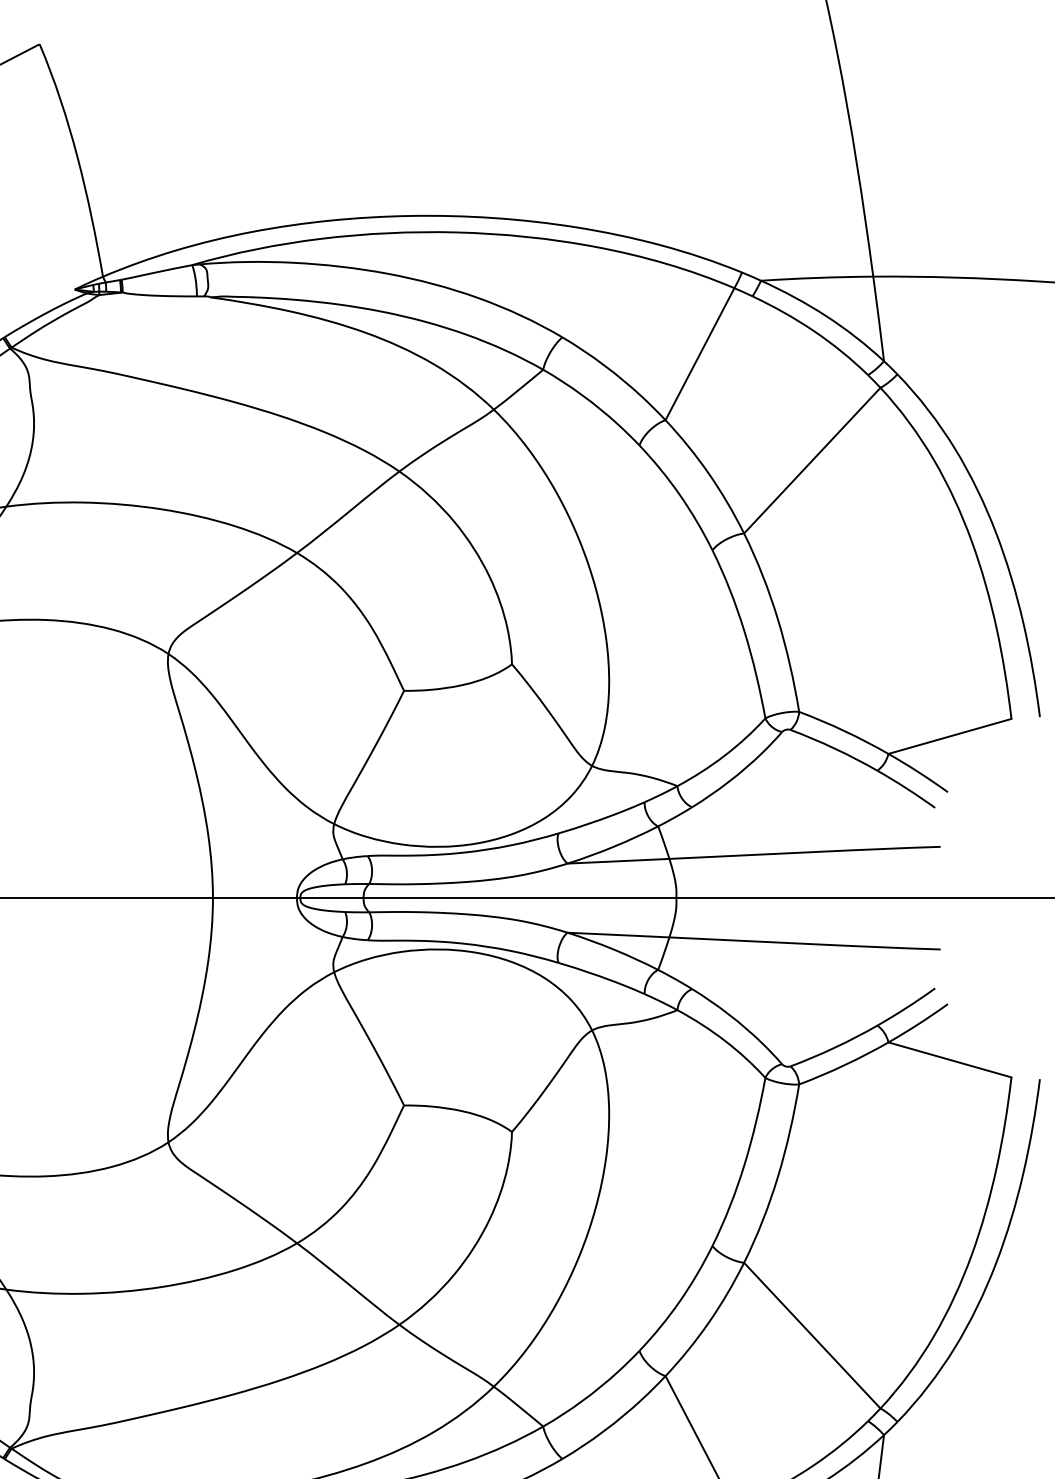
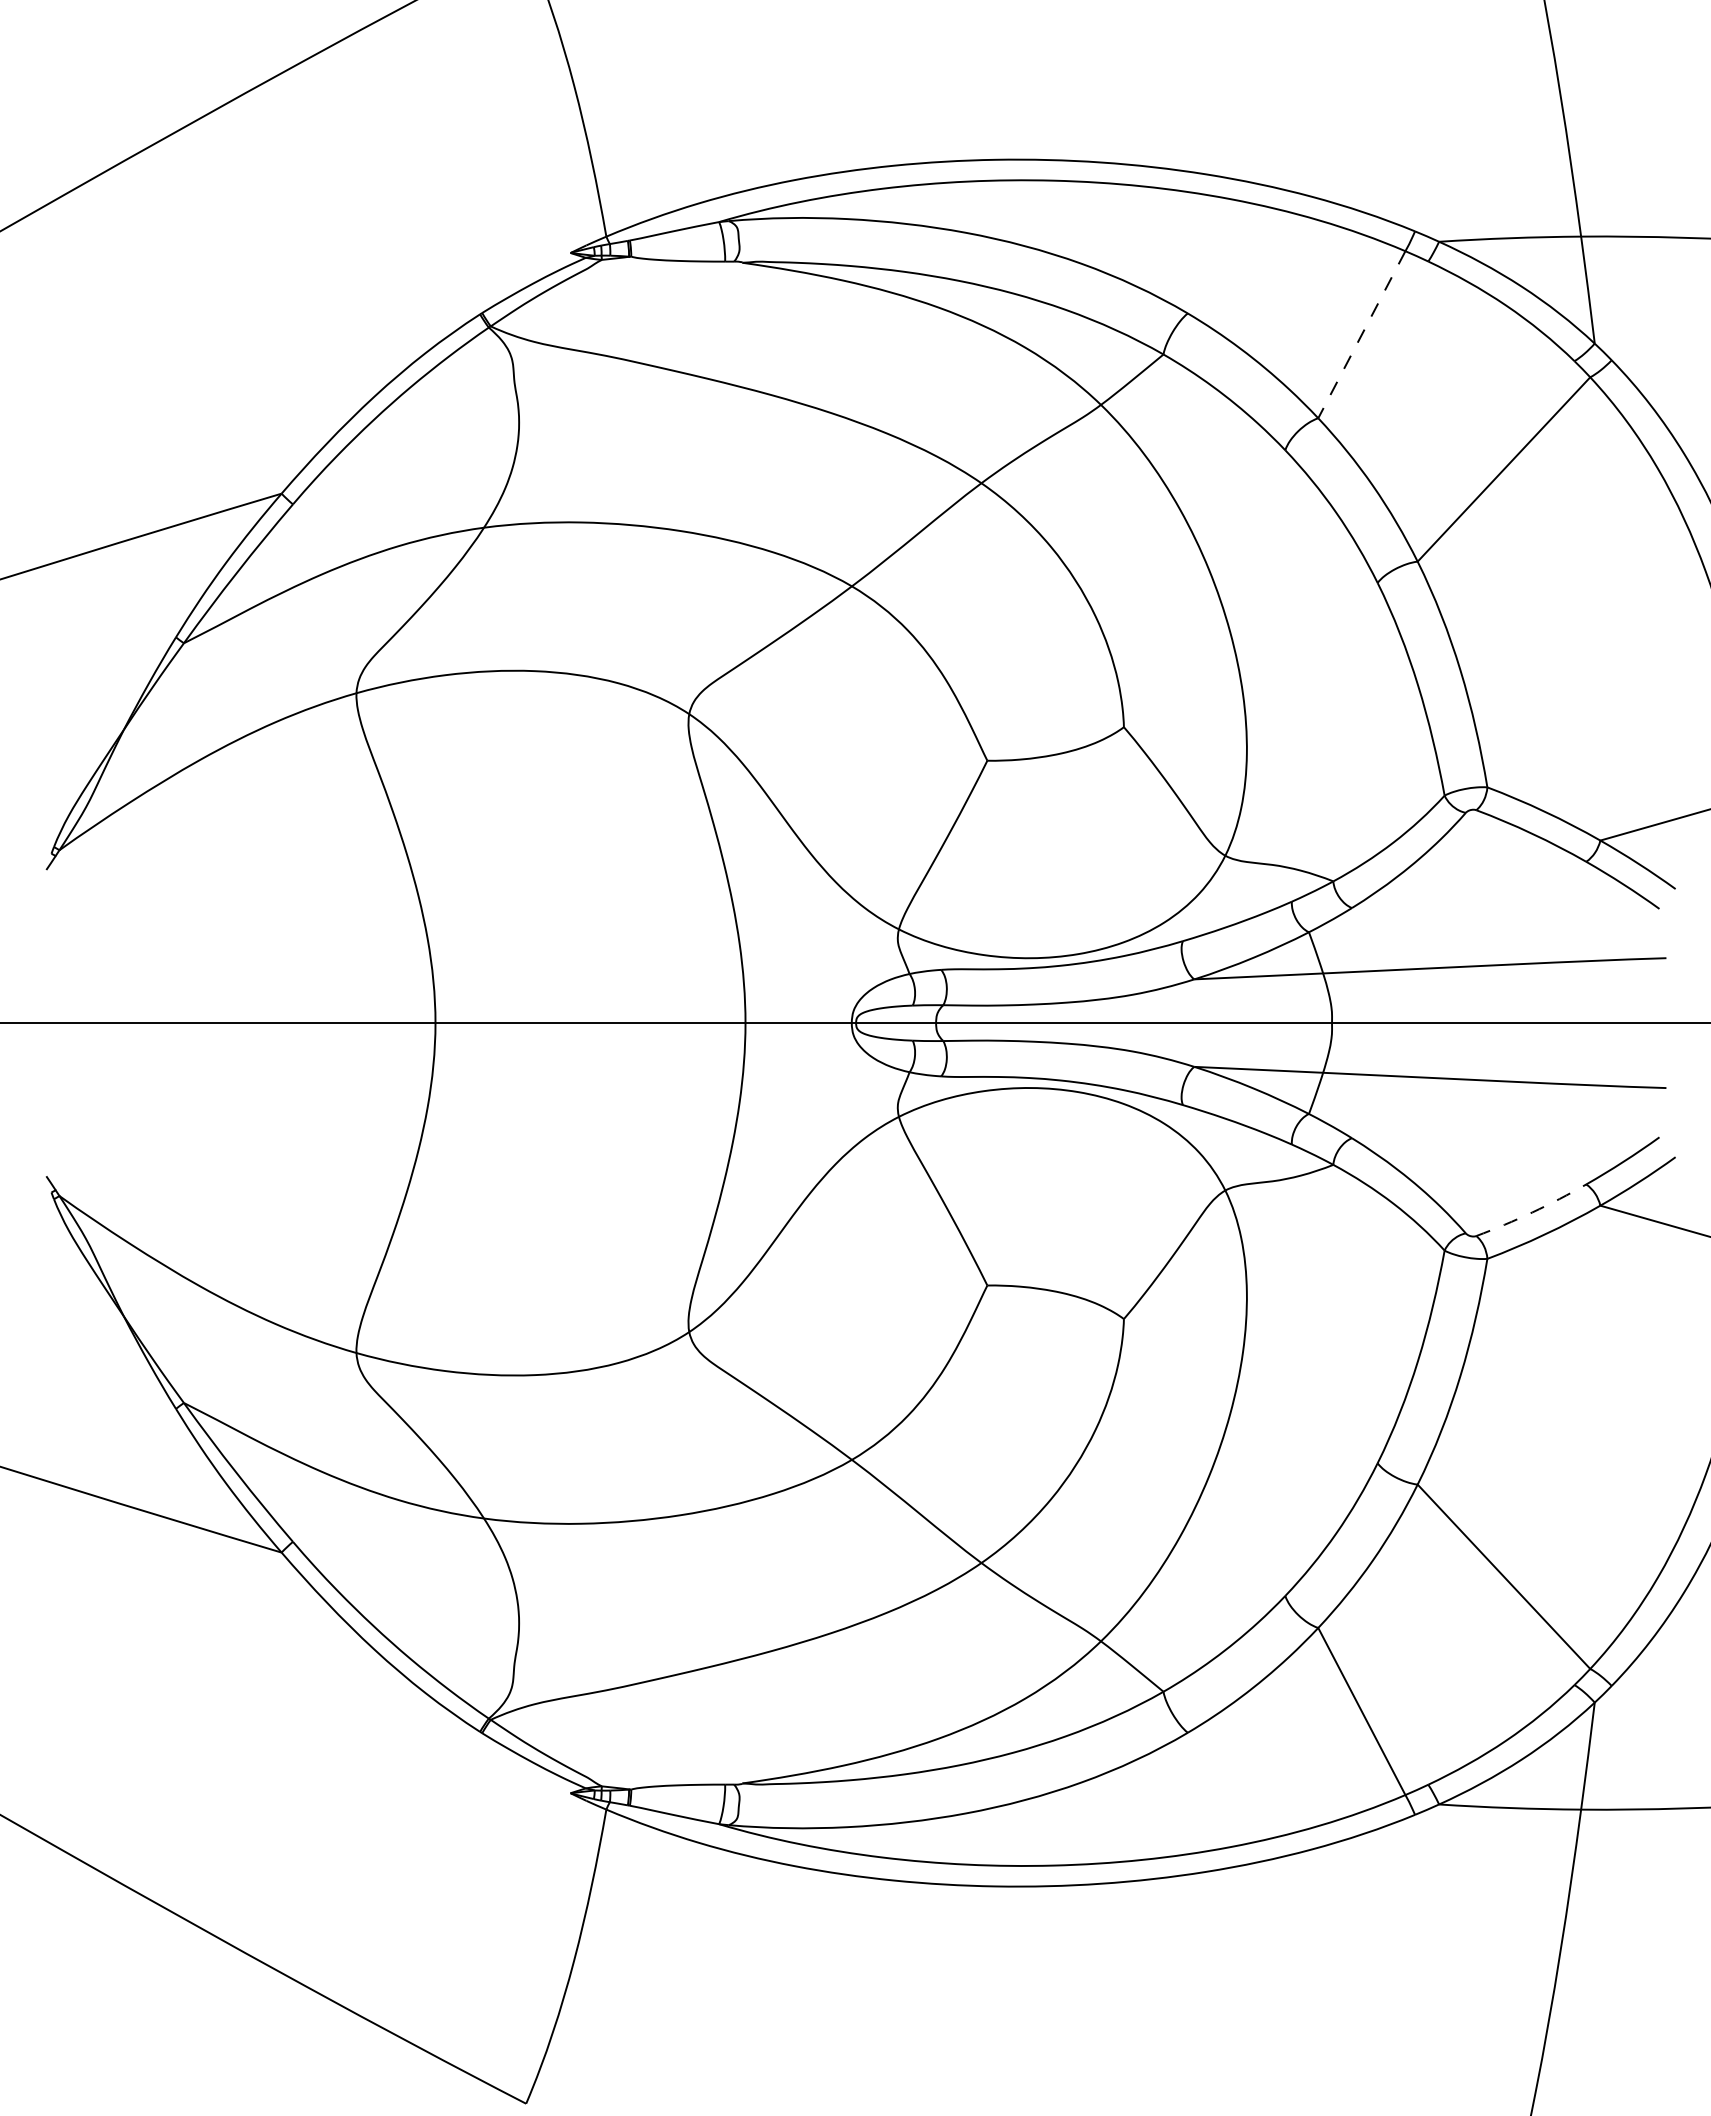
line: (699, 354) -> (1361, 335), solid -> dashed
arc: (834, 1047) -> (1532, 1212), solid -> dashed

